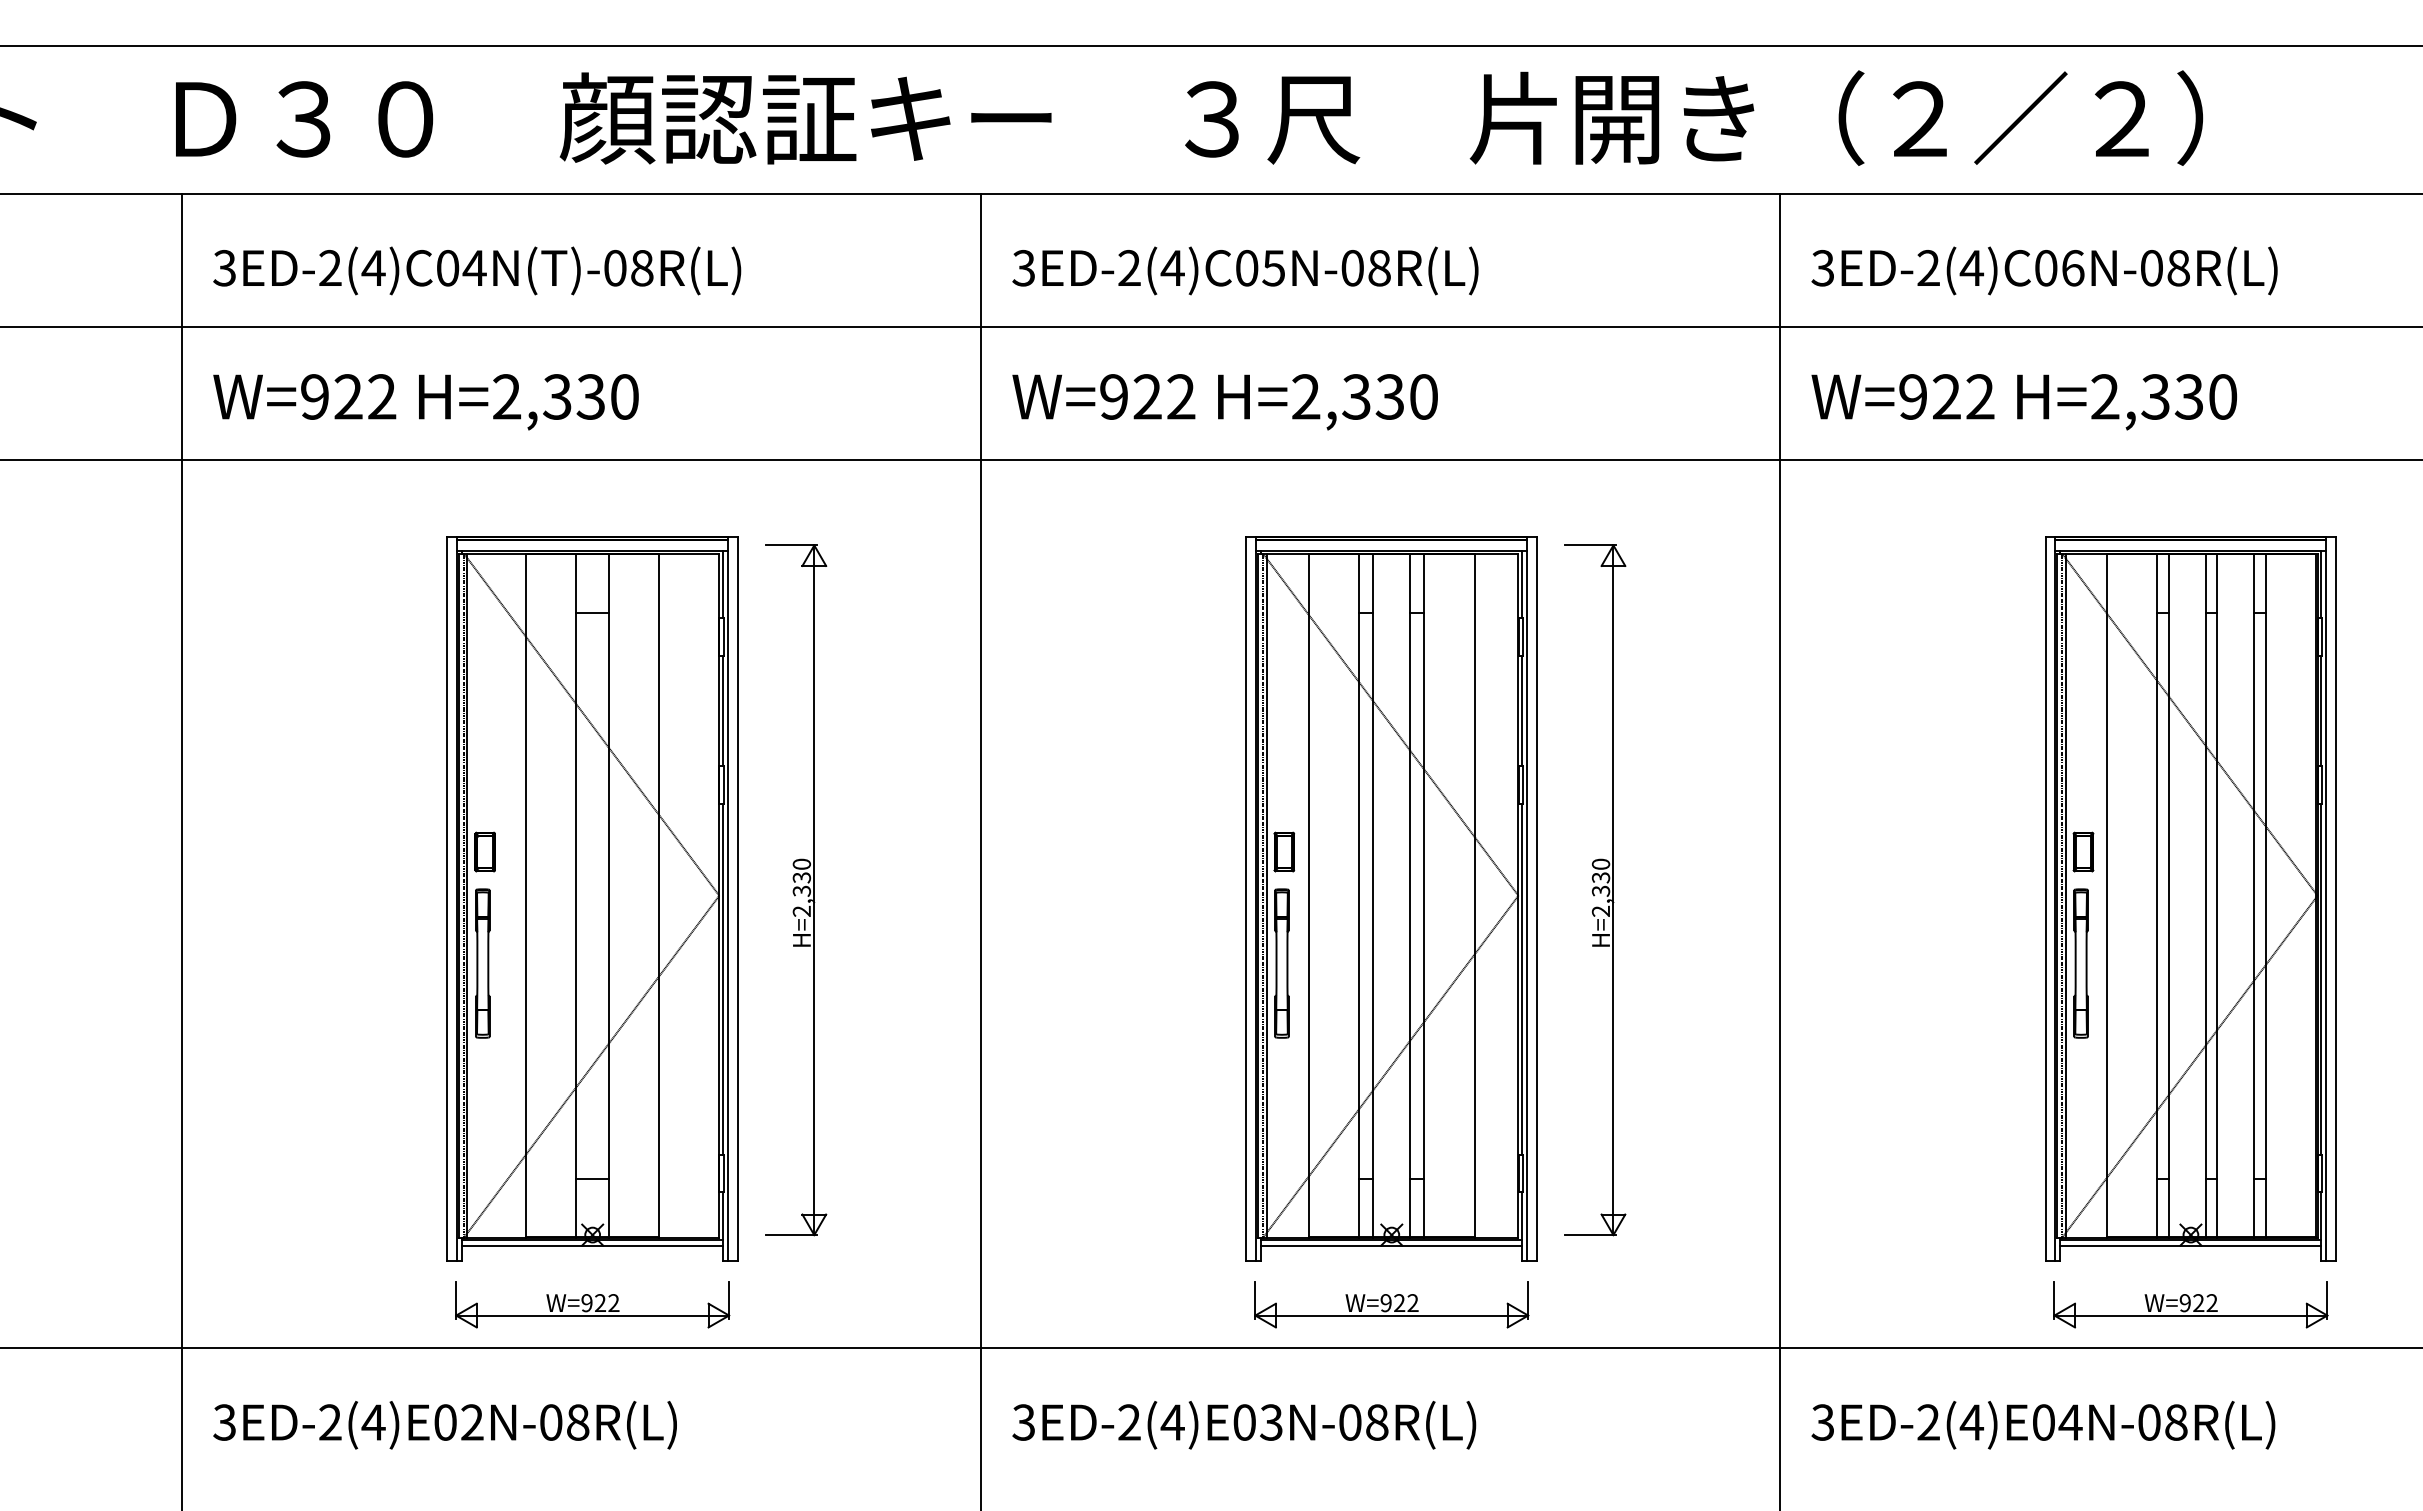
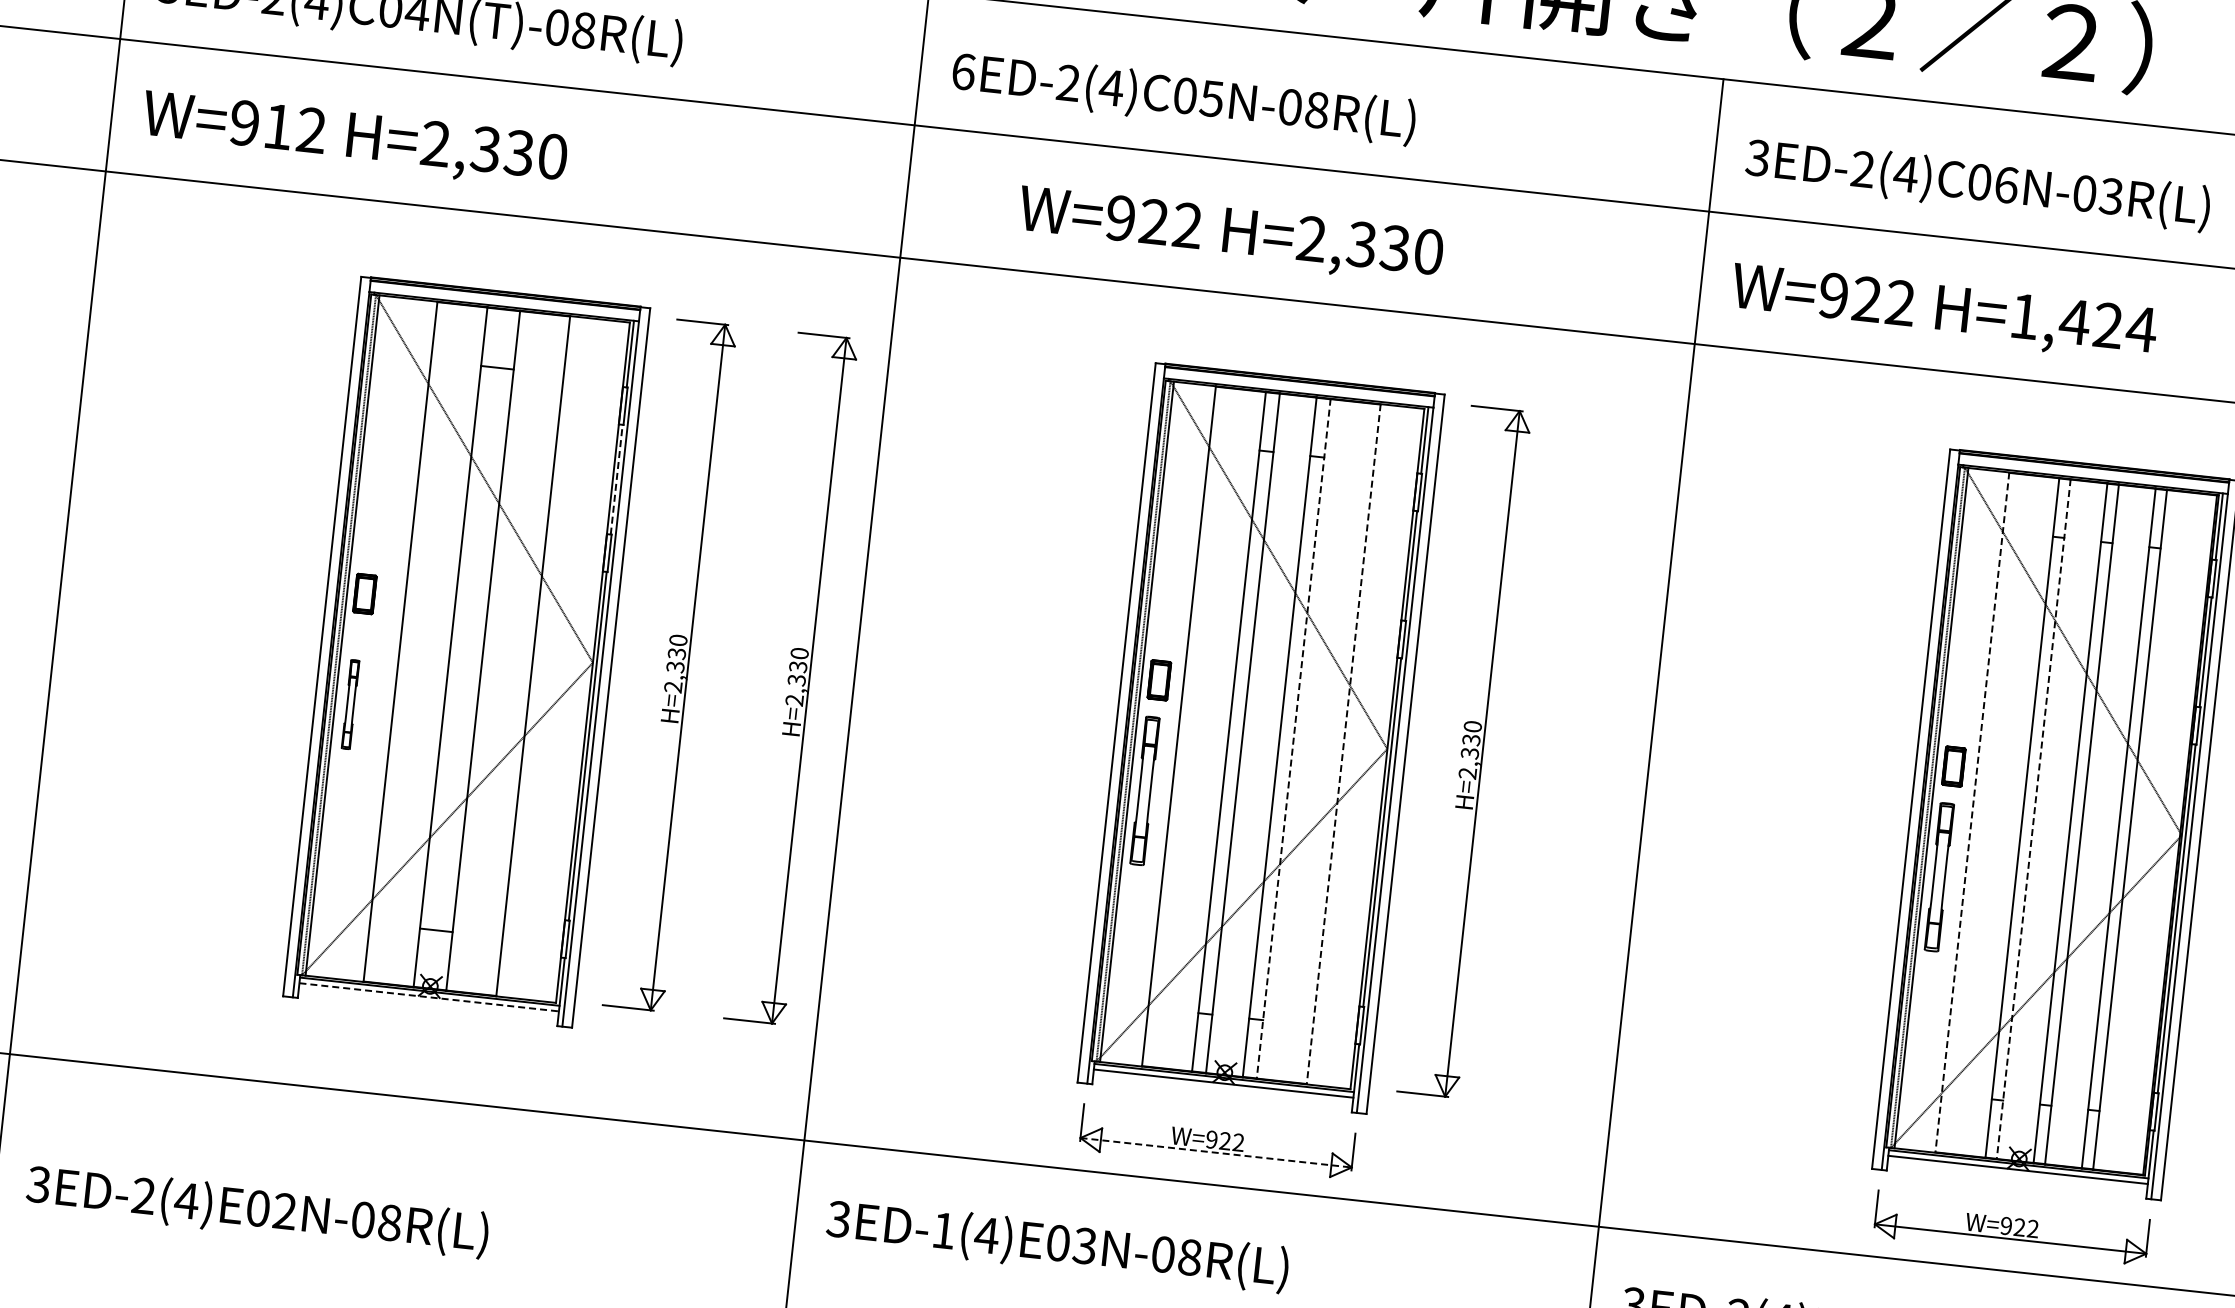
text: (1023, 267) -> (963, 71), 3ED-2(4)C05N-08R(L) -> 6ED-2(4)C05N-08R(L)
text: (2178, 268) -> (2111, 196), 3ED-2(4)C06N-08R(L) -> 3ED-2(4)C06N-03R(L)
text: (348, 396) -> (278, 126), W=922 -> W=912
text: (2164, 396) -> (2083, 322), H=2,330 -> H=1,424
text: (1224, 402) -> (1229, 235), moved
line: (723, 710) -> (617, 479), solid -> dashed
part: (918, 890) -> (791, 679), added
line: (1424, 896) -> (1293, 739), solid -> dashed
line: (1474, 896) -> (1343, 745), solid -> dashed
line: (2106, 896) -> (1971, 813), solid -> dashed
line: (2168, 896) -> (2033, 820), solid -> dashed
part: (482, 963) -> (350, 704), size x0.6
line: (592, 1246) -> (428, 997), solid -> dashed
part: (592, 1304) -> (422, 1055), removed
line: (1392, 1315) -> (1216, 1152), solid -> dashed
text: (1129, 1422) -> (943, 1230), 3ED-2(4)E03N-08R(L) -> 3ED-1(4)E03N-08R(L)
text: (444, 1425) -> (256, 1211), moved

